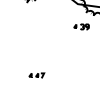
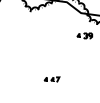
part: (36, 75) -> (51, 79), moved

